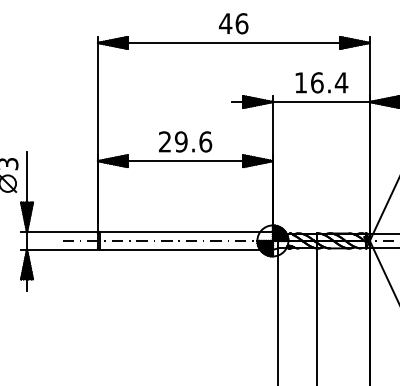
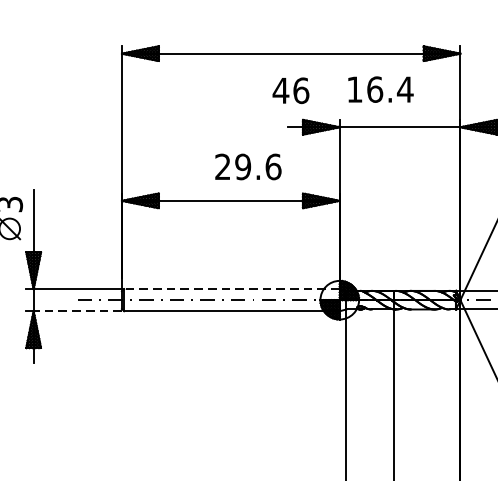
text: (233, 23) -> (290, 90), moved
text: (321, 82) -> (380, 89), moved
text: (185, 141) -> (248, 166), moved
line: (186, 232) -> (232, 289), solid -> dashed
line: (62, 249) -> (77, 310), solid -> dashed

